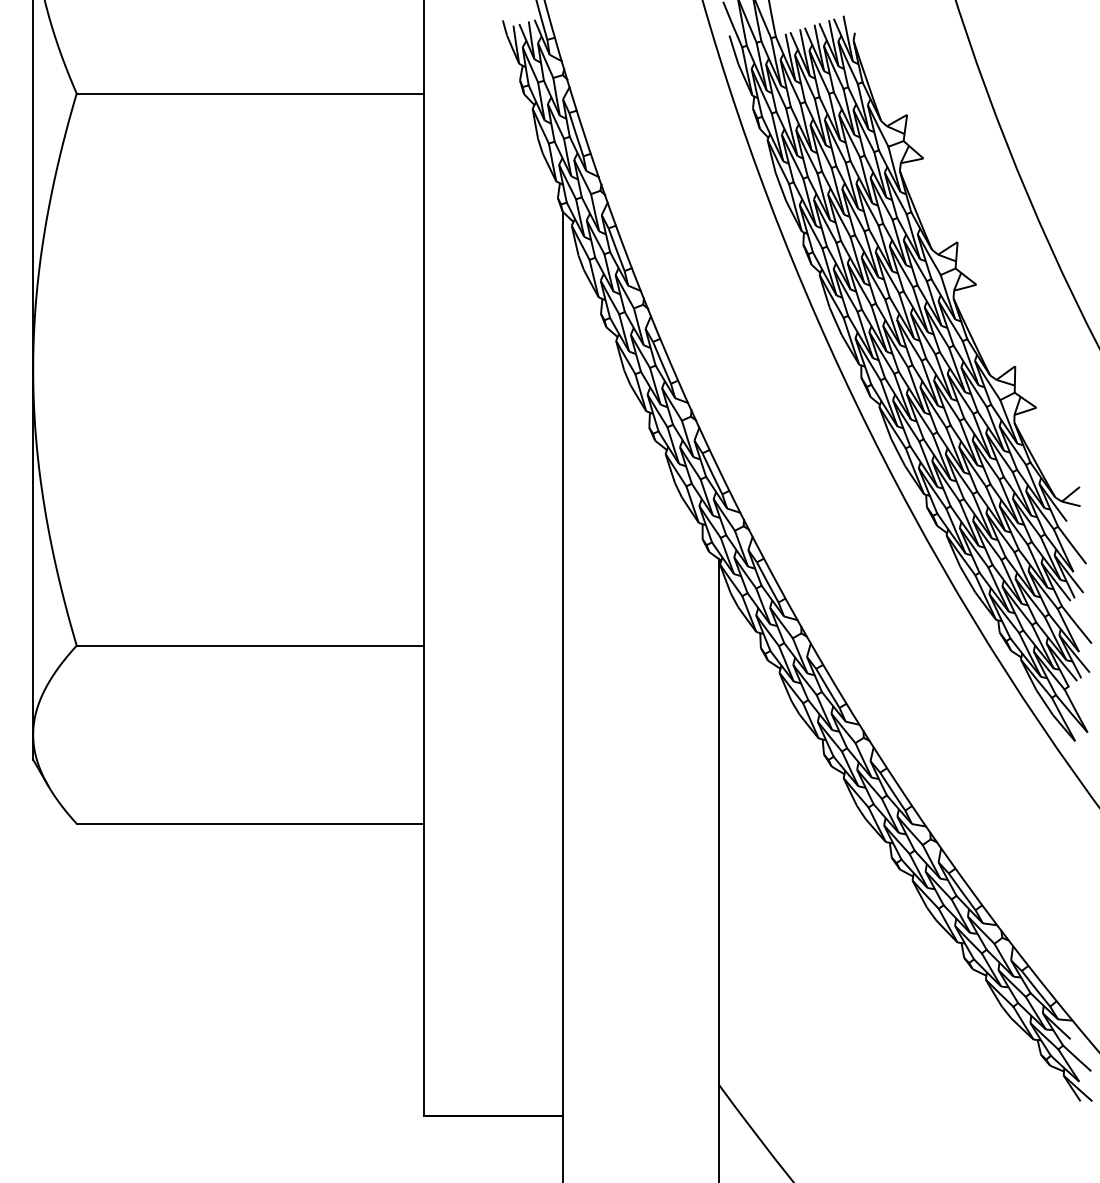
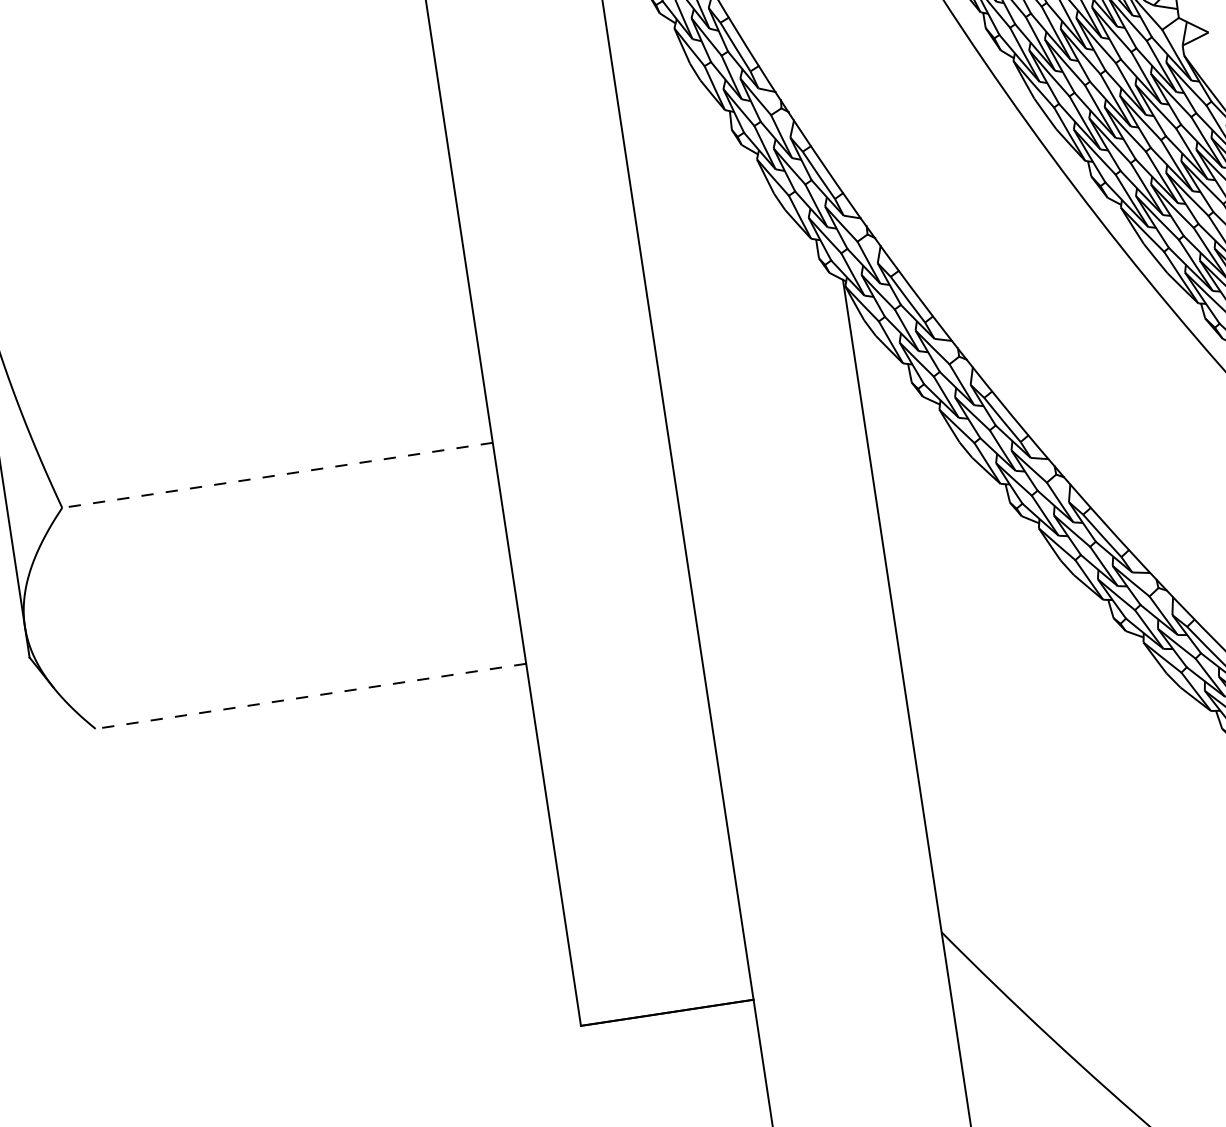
line: (249, 645) -> (276, 475), solid -> dashed
line: (249, 823) -> (310, 696), solid -> dashed

